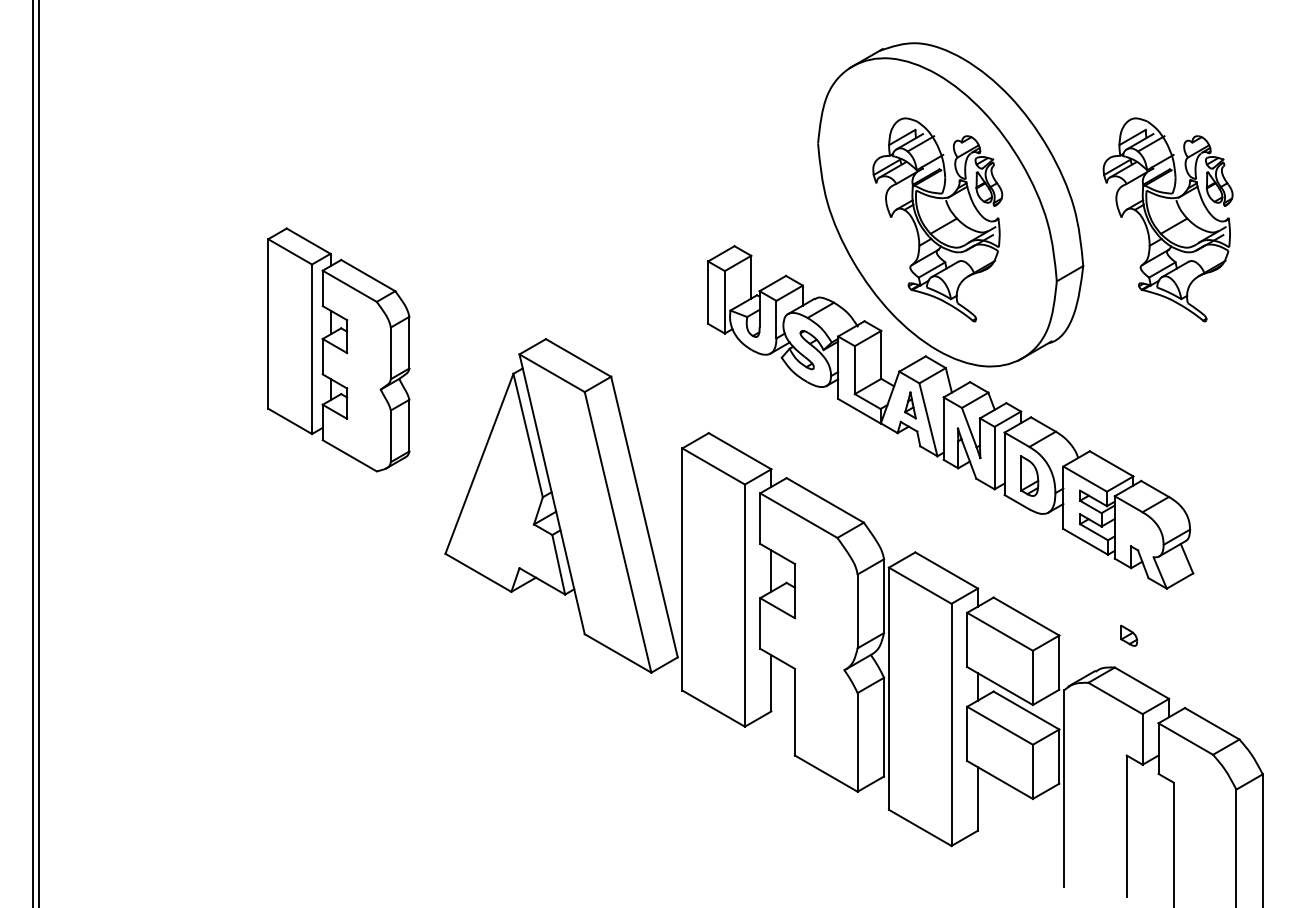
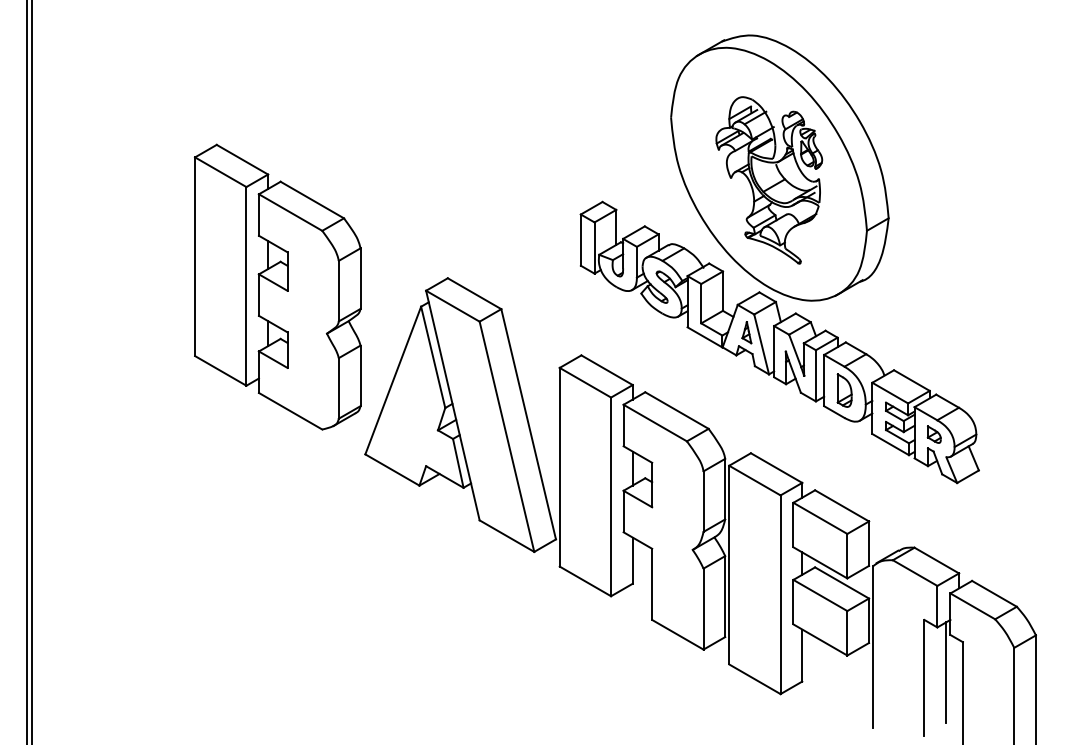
part: (1168, 219) -> (958, 180), removed
part: (338, 349) -> (277, 286), size x1.43
part: (1128, 635) -> (933, 434), moved
line: (1153, 819) -> (946, 672), added

